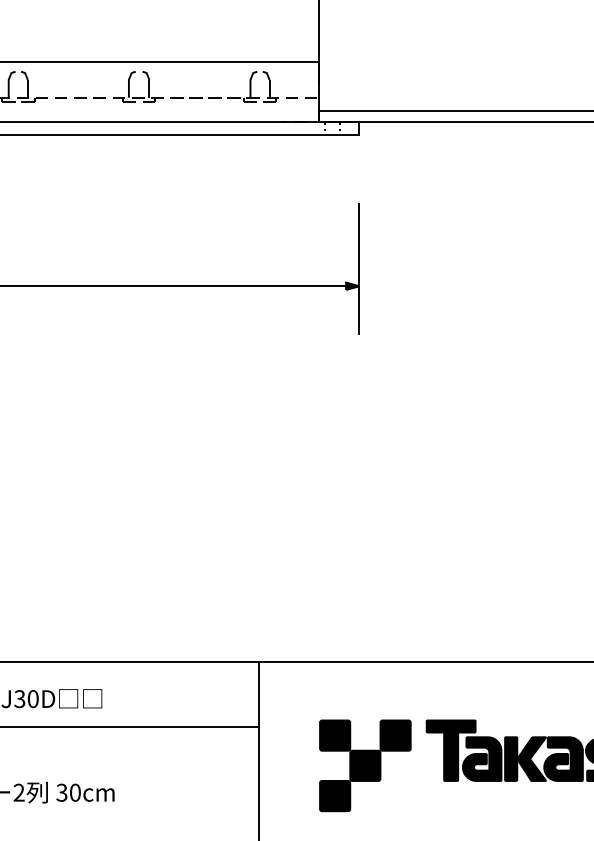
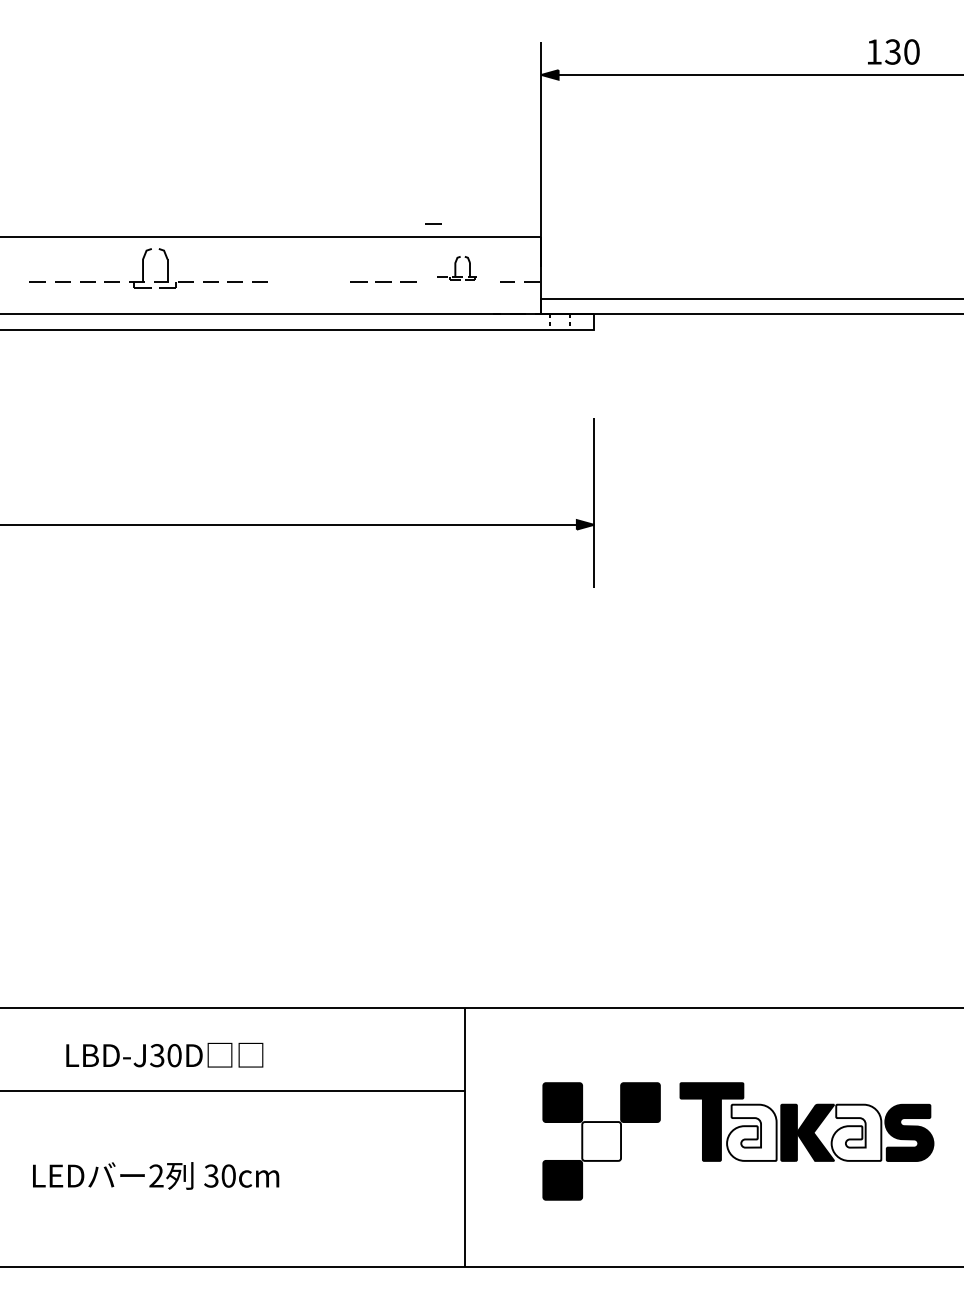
line: (234, 51) -> (433, 223), added
part: (129, 86) -> (298, 268), removed
part: (253, 86) -> (457, 268), size x0.6
fill: (481, 758) -> (751, 1132), removed
fill: (563, 758) -> (856, 1132), removed
fill: (365, 765) -> (601, 1141), removed

